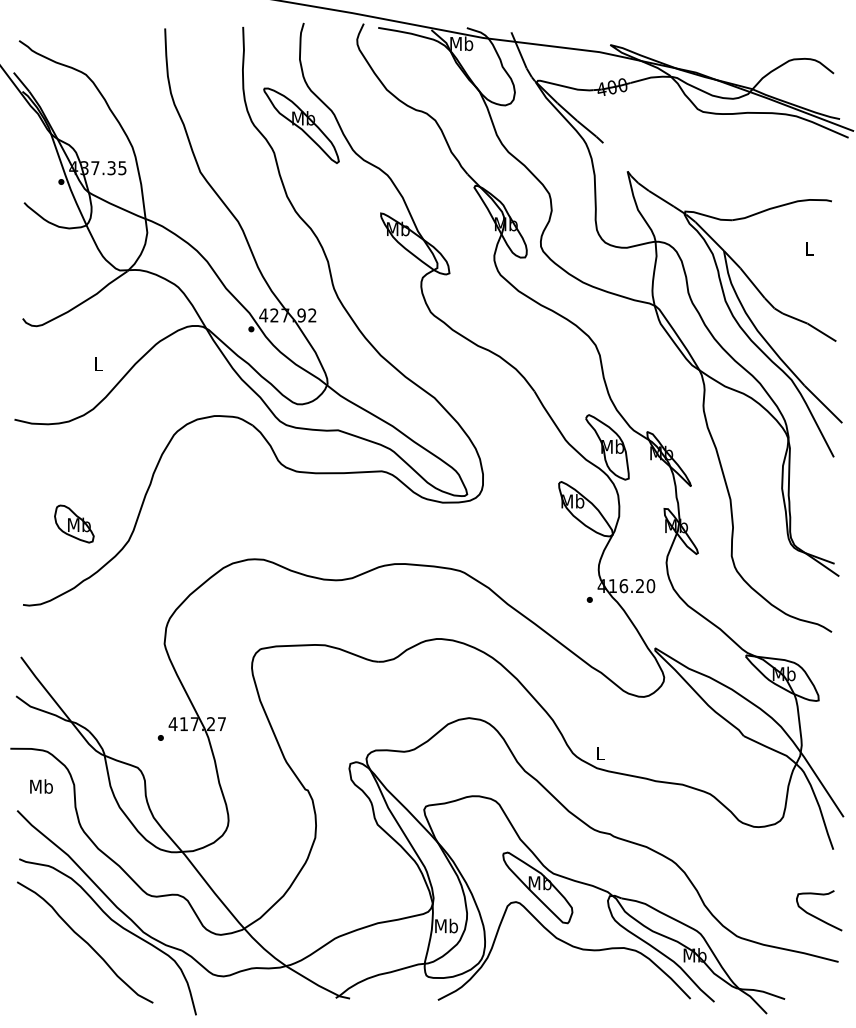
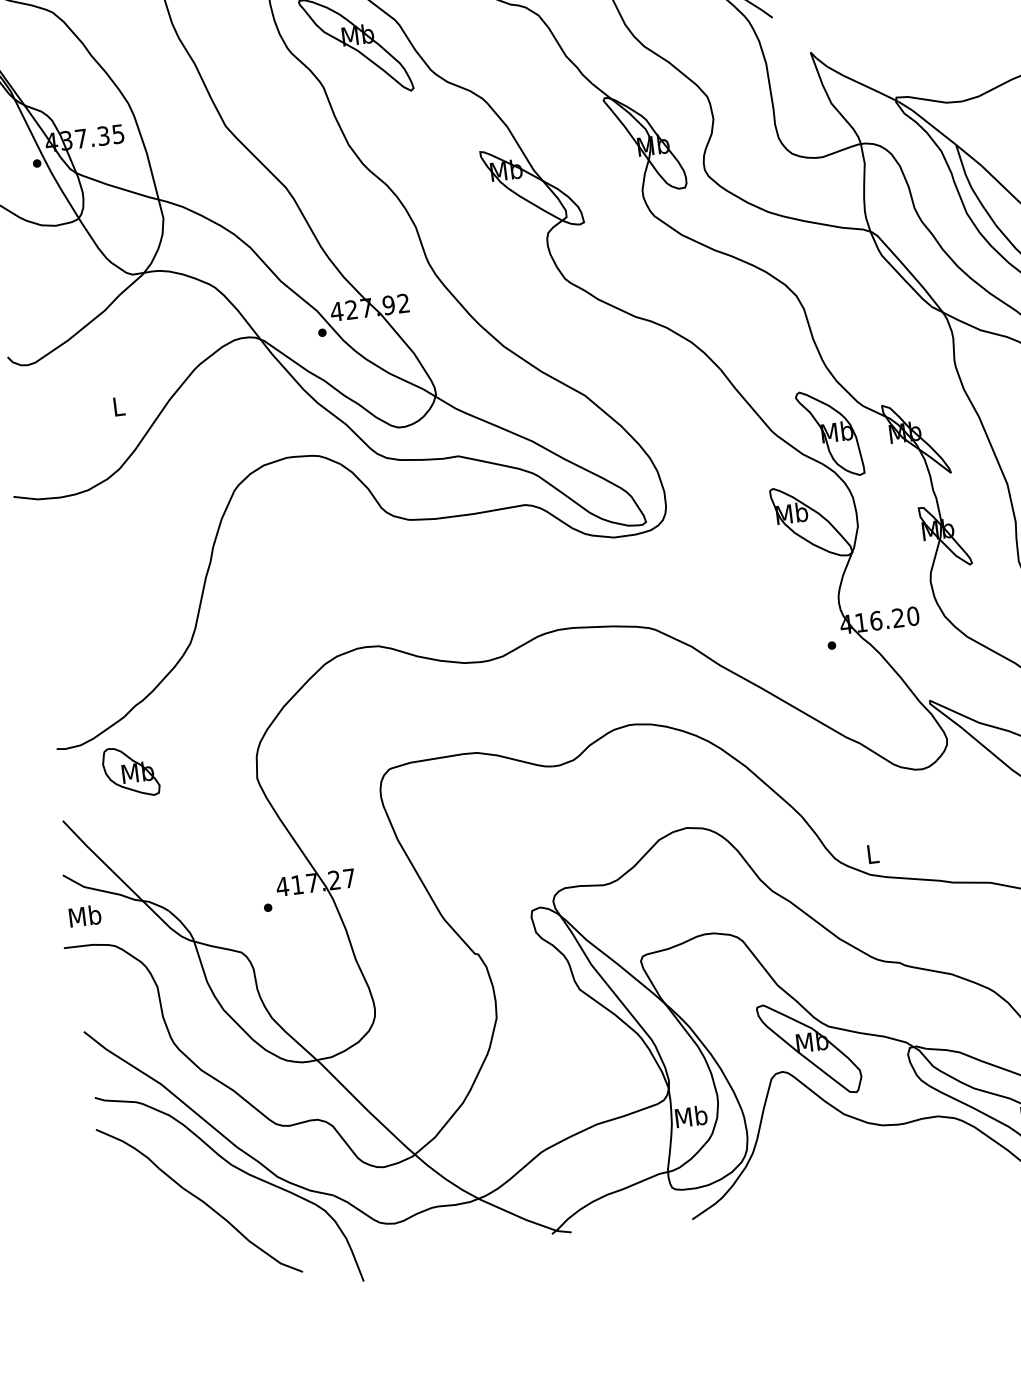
part: (74, 523) -> (131, 771), moved
text: (41, 786) -> (85, 916), moved

